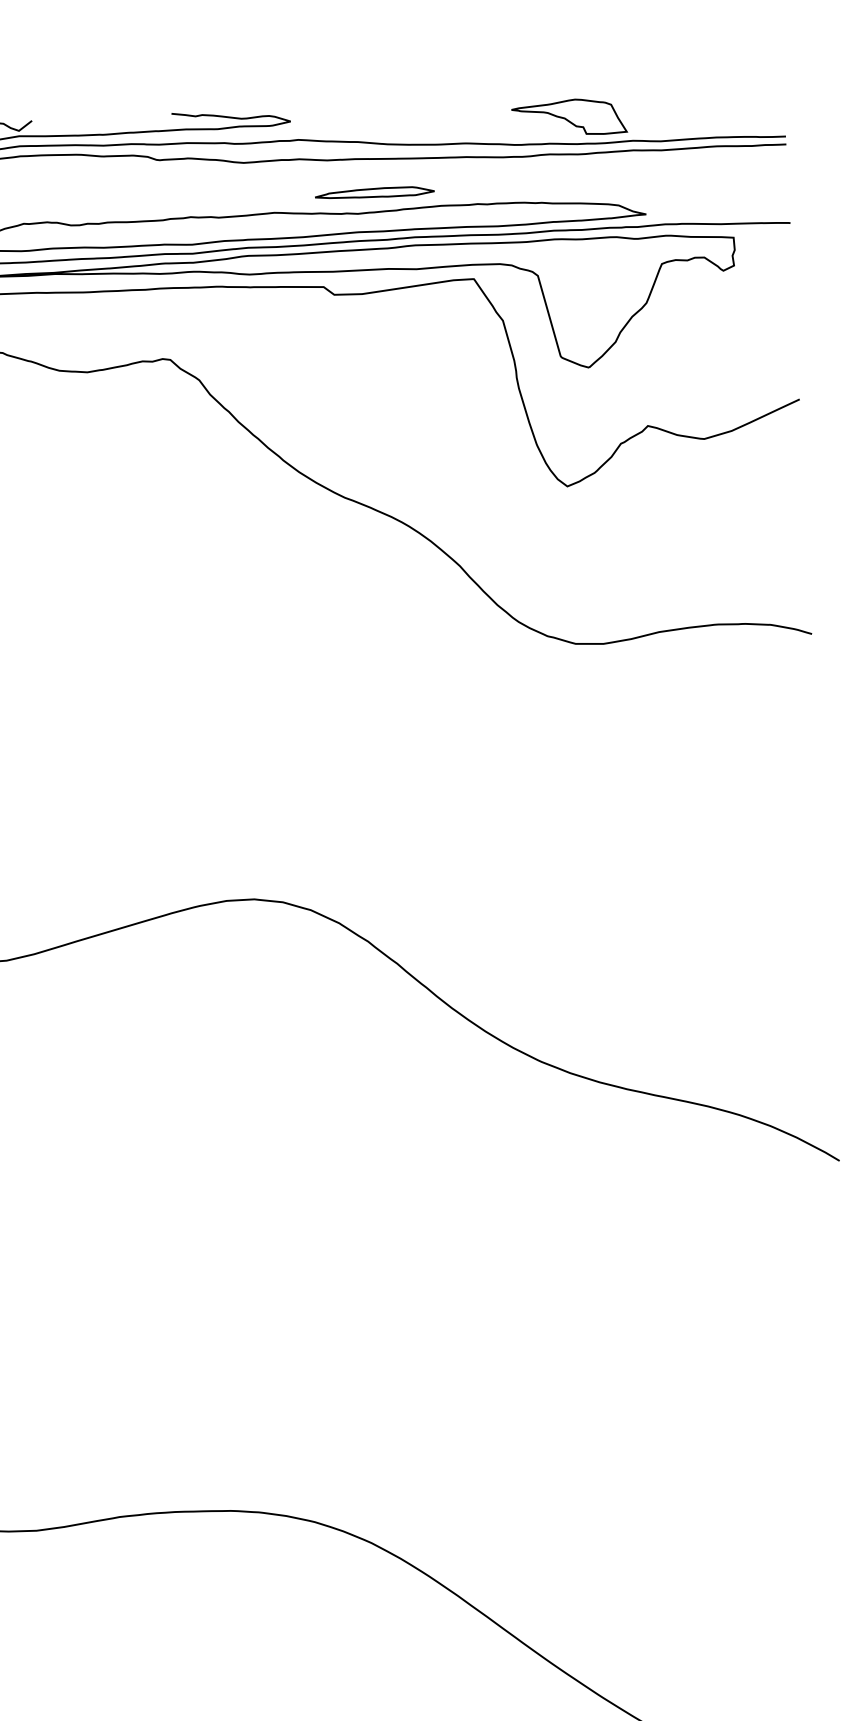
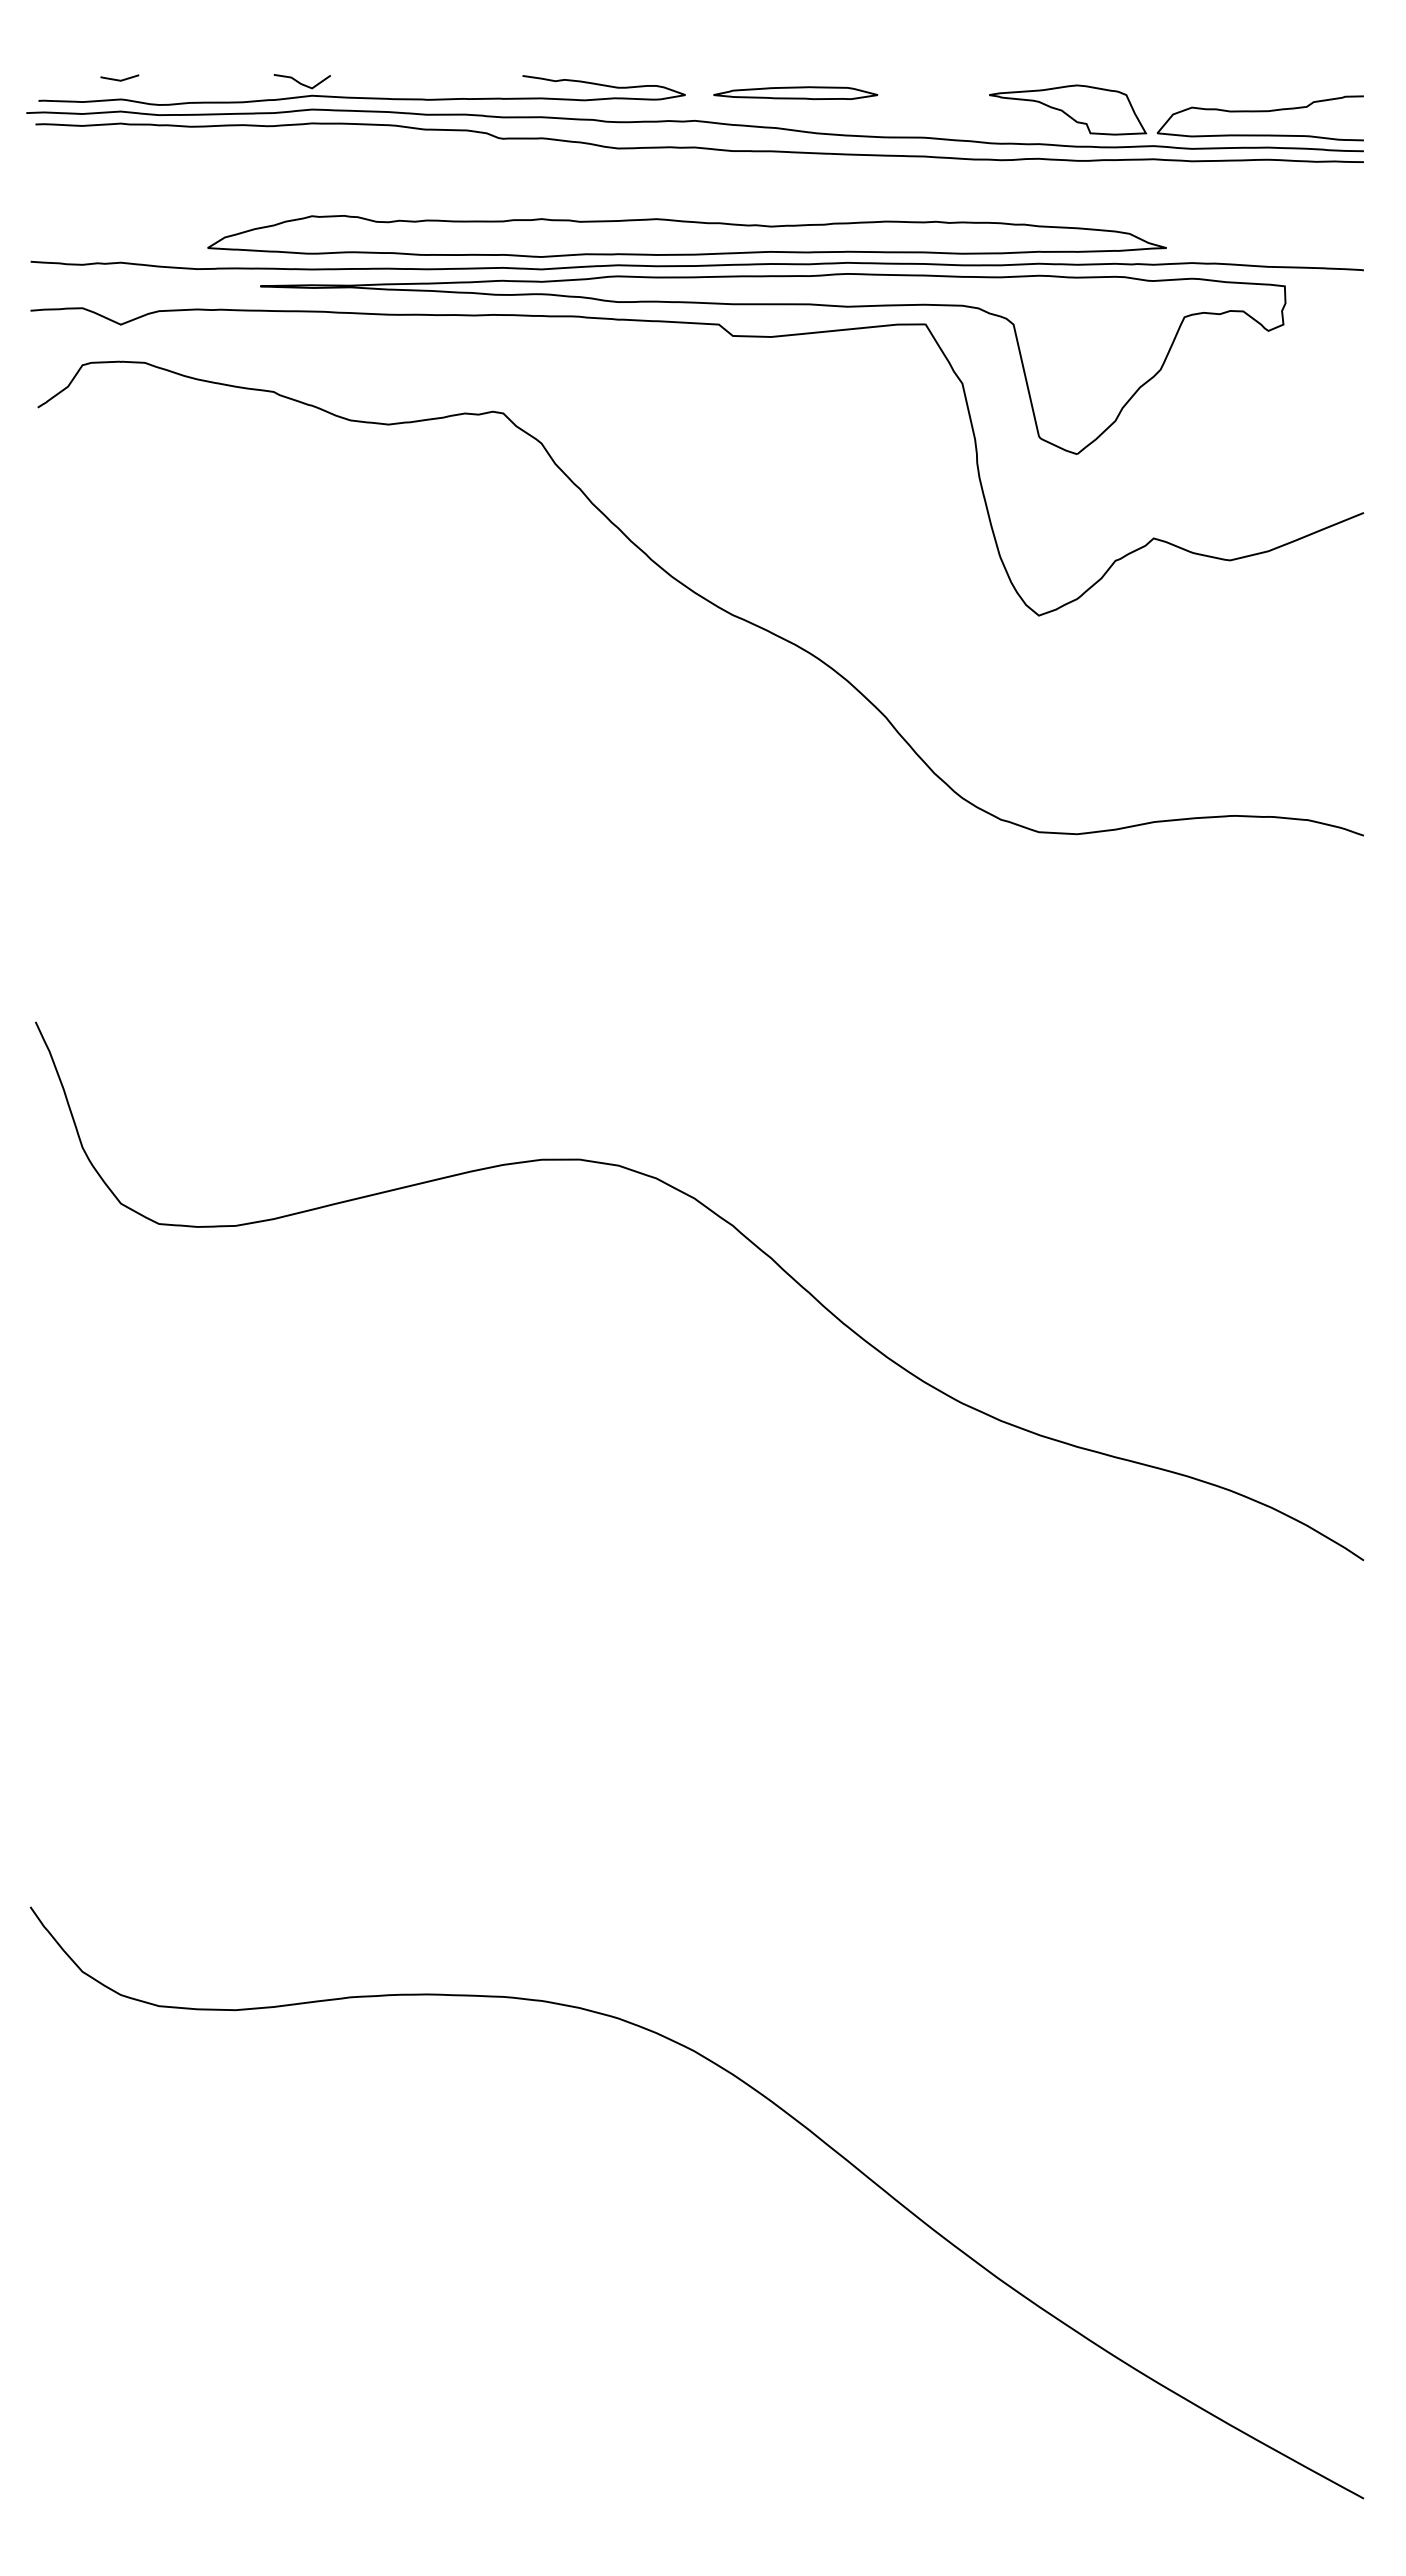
curve: (708, 112) -> (1259, 112), added
part: (374, 192) -> (795, 92), moved

